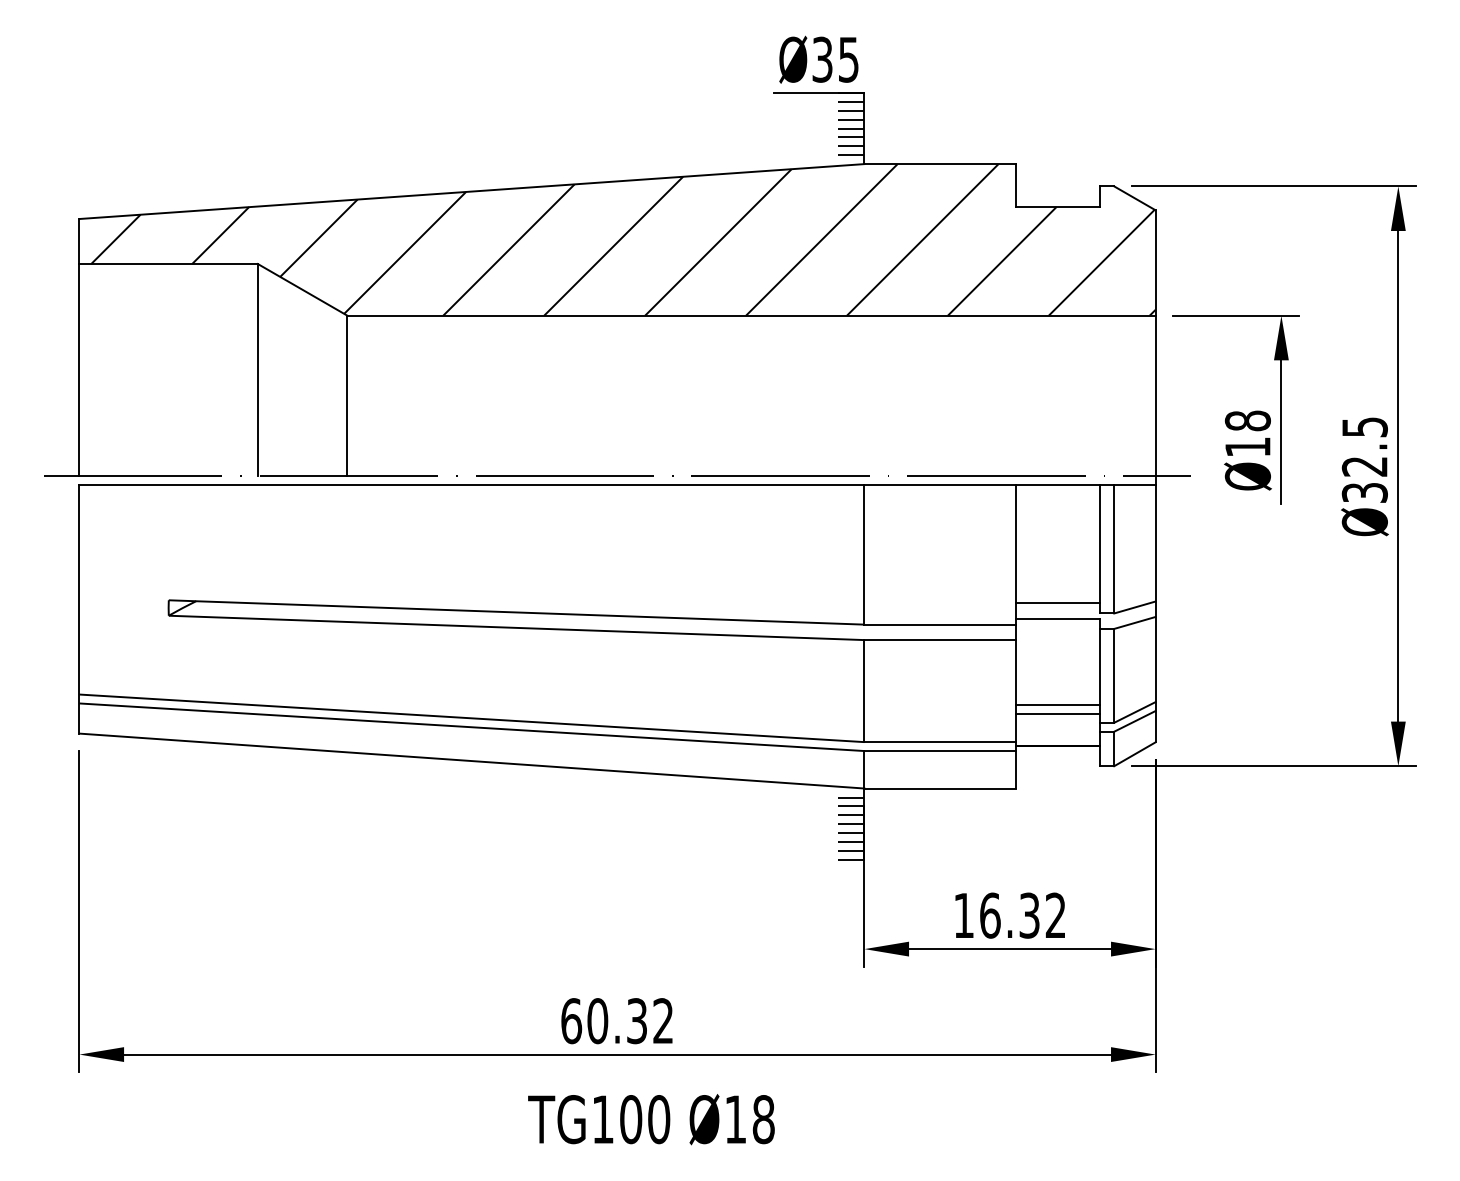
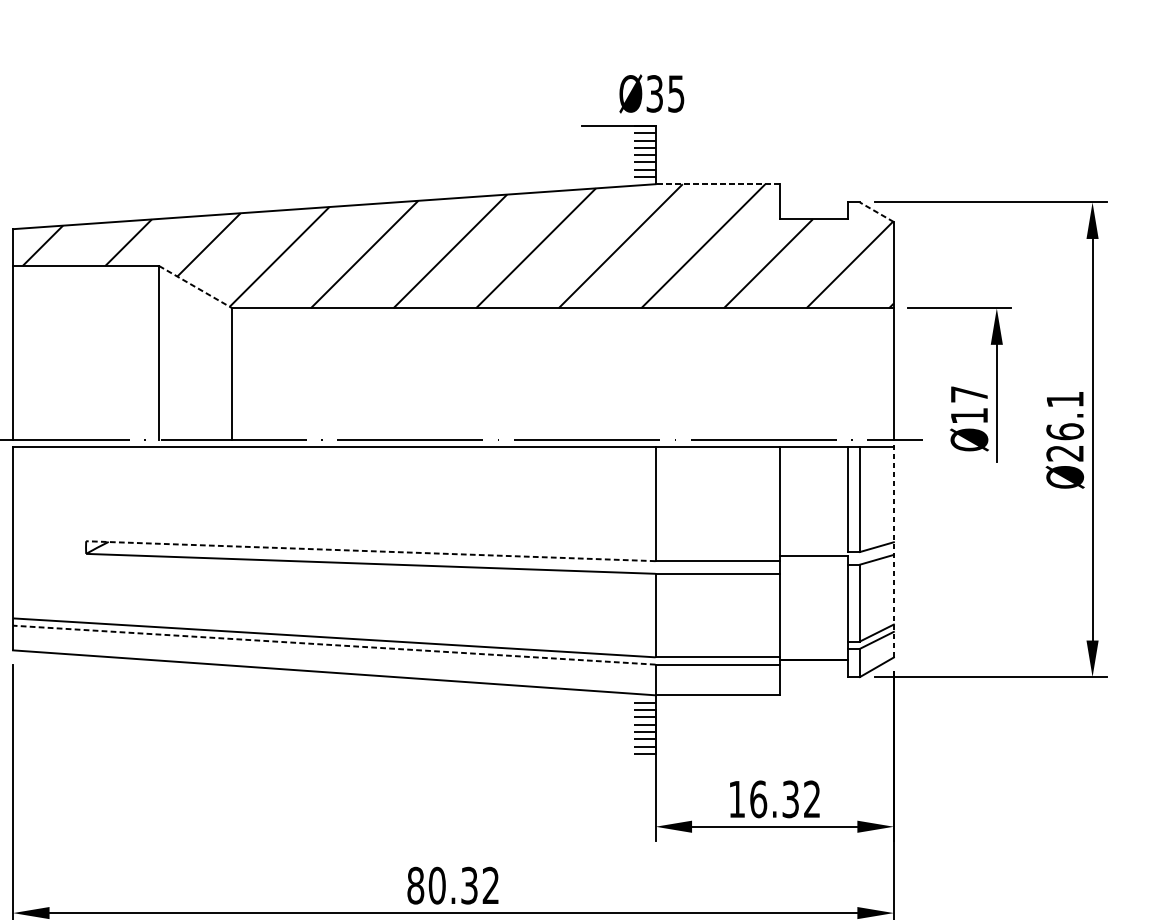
text: (818, 59) -> (651, 93), moved
line: (940, 164) -> (717, 184), solid -> dashed
line: (1134, 198) -> (876, 212), solid -> dashed
line: (302, 289) -> (195, 286), solid -> dashed
text: (1247, 420) -> (969, 394), Ø18 -> Ø17
text: (1364, 459) -> (1064, 426), Ø32.5 -> Ø26.1
line: (1057, 603) -> (813, 543), removed
line: (1155, 608) -> (893, 547), solid -> dashed
line: (515, 612) -> (369, 551), solid -> dashed
line: (1057, 705) -> (813, 627), removed
line: (1057, 713) -> (813, 633), removed
line: (470, 727) -> (333, 645), solid -> dashed
text: (571, 1021) -> (415, 886), 60.32 -> 80.32

